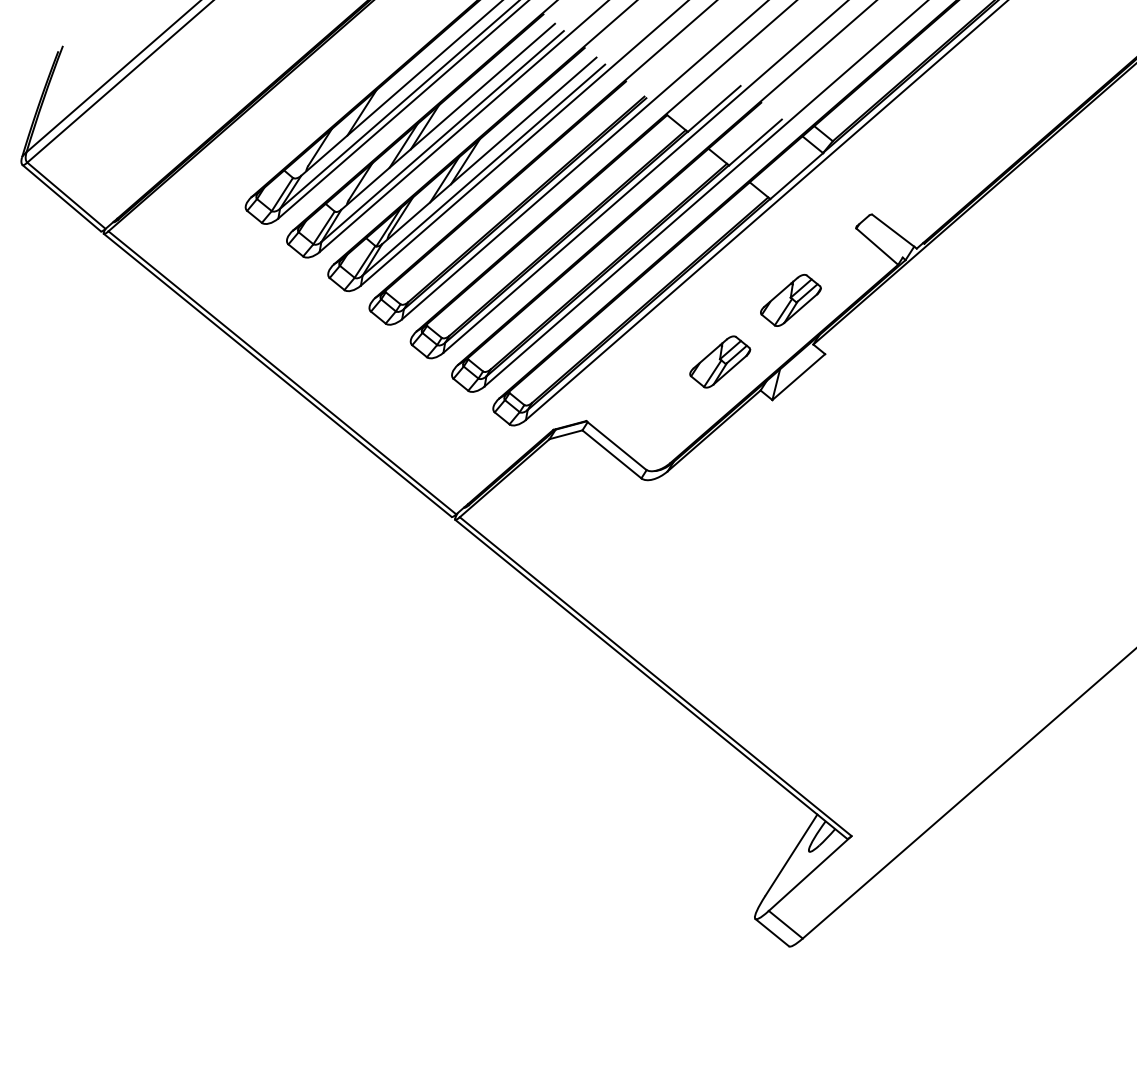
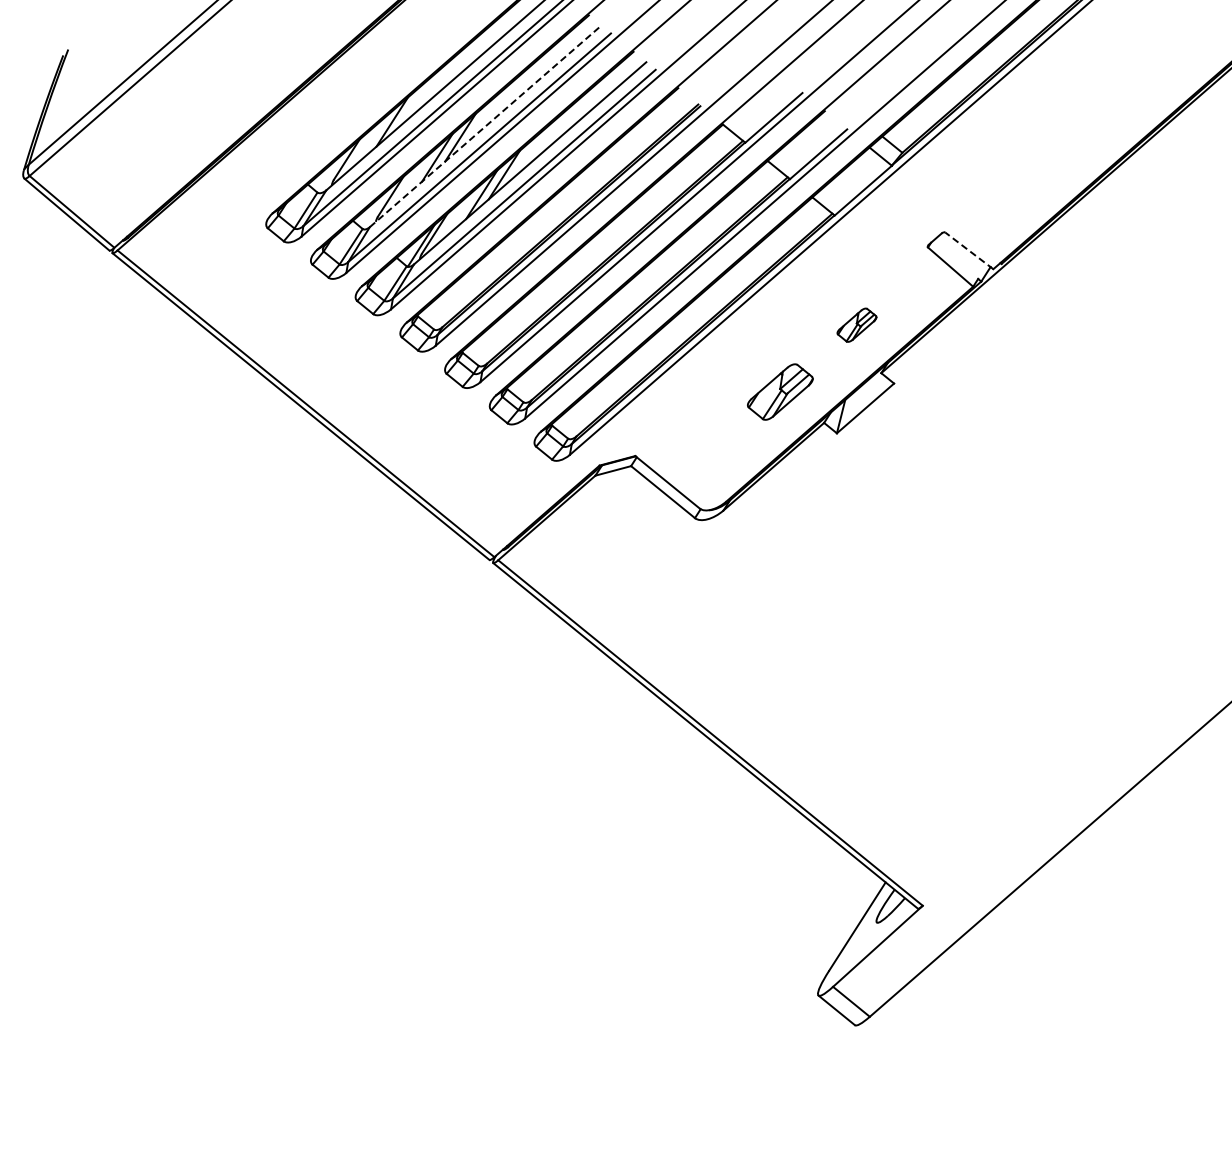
line: (448, 116) -> (486, 126), solid -> dashed
line: (893, 231) -> (968, 250), solid -> dashed
part: (790, 299) -> (856, 324), size x0.6

